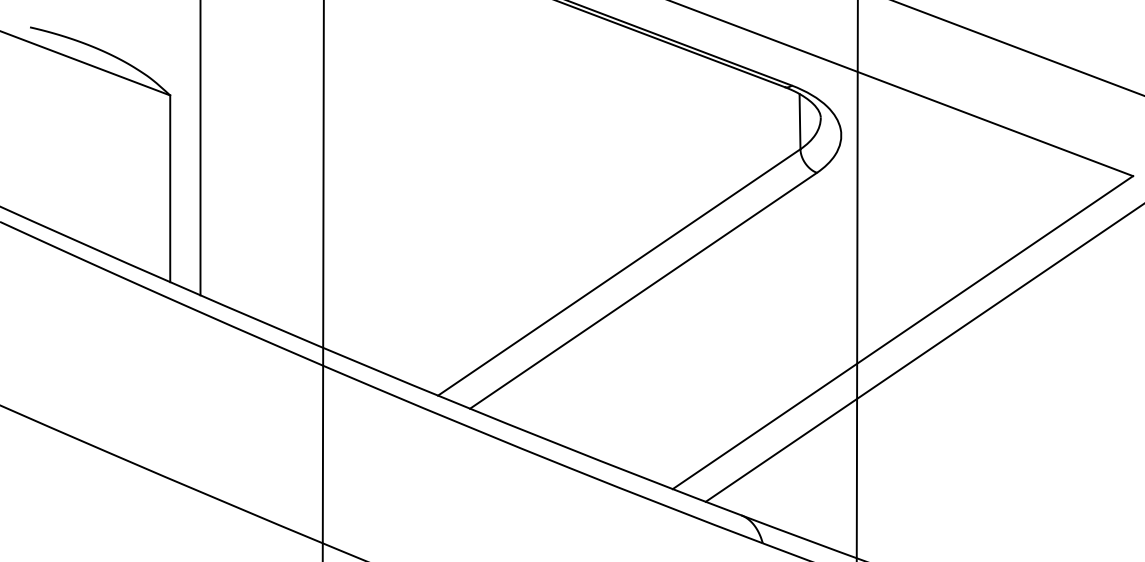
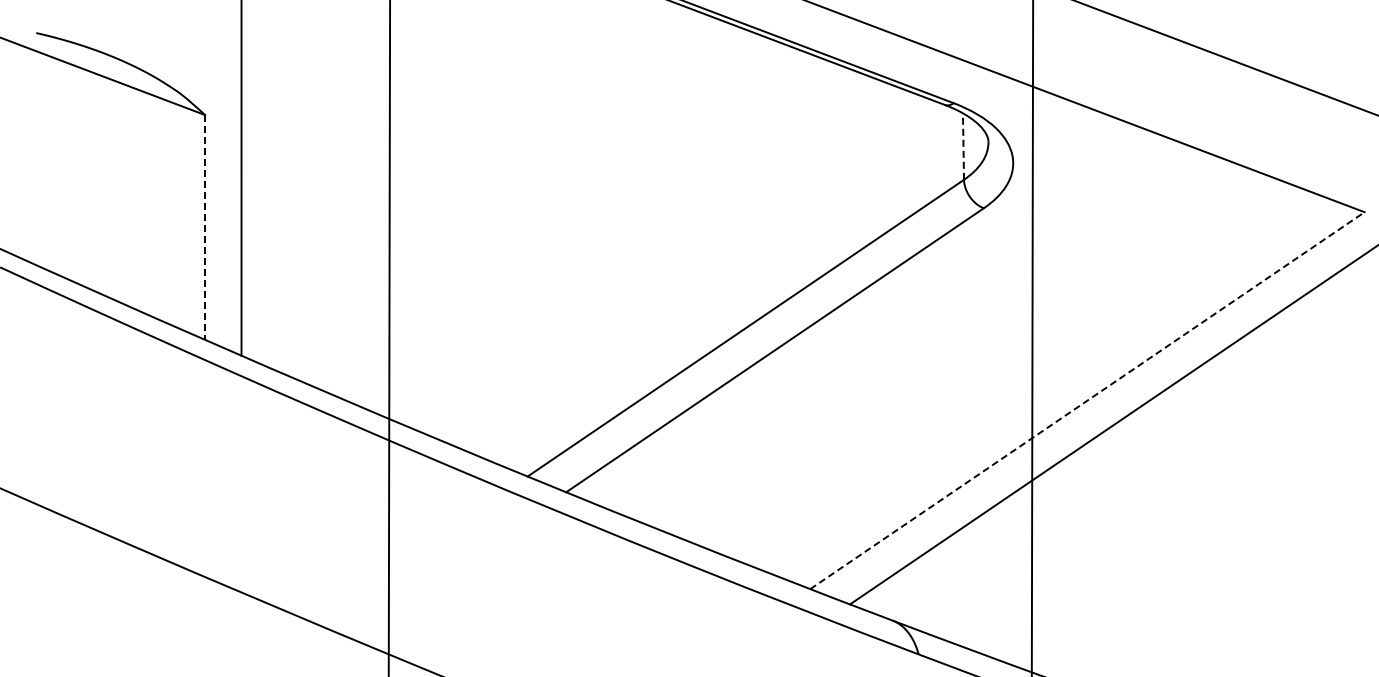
line: (800, 121) -> (963, 146), solid -> dashed
line: (170, 188) -> (205, 227), solid -> dashed
line: (902, 332) -> (1087, 400), solid -> dashed

